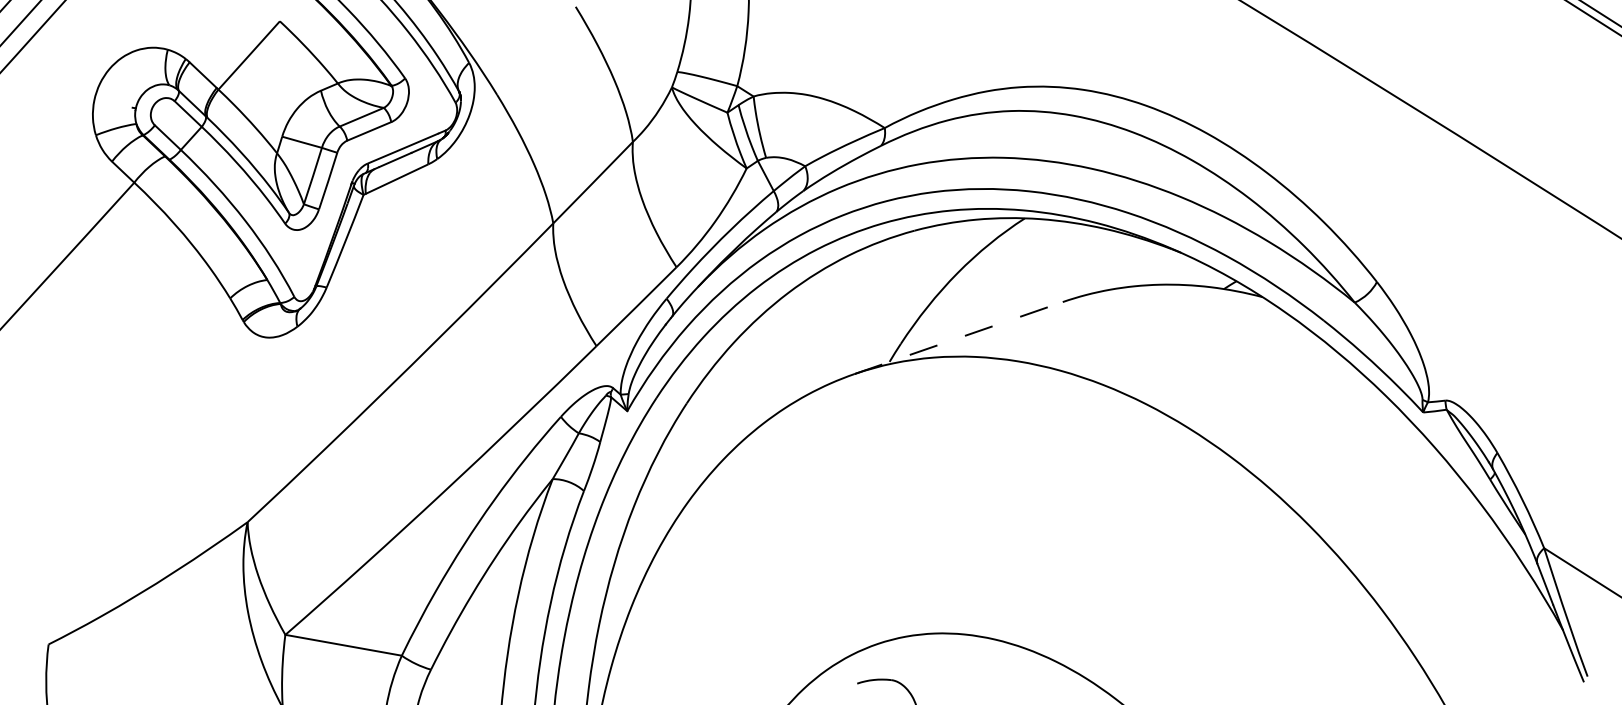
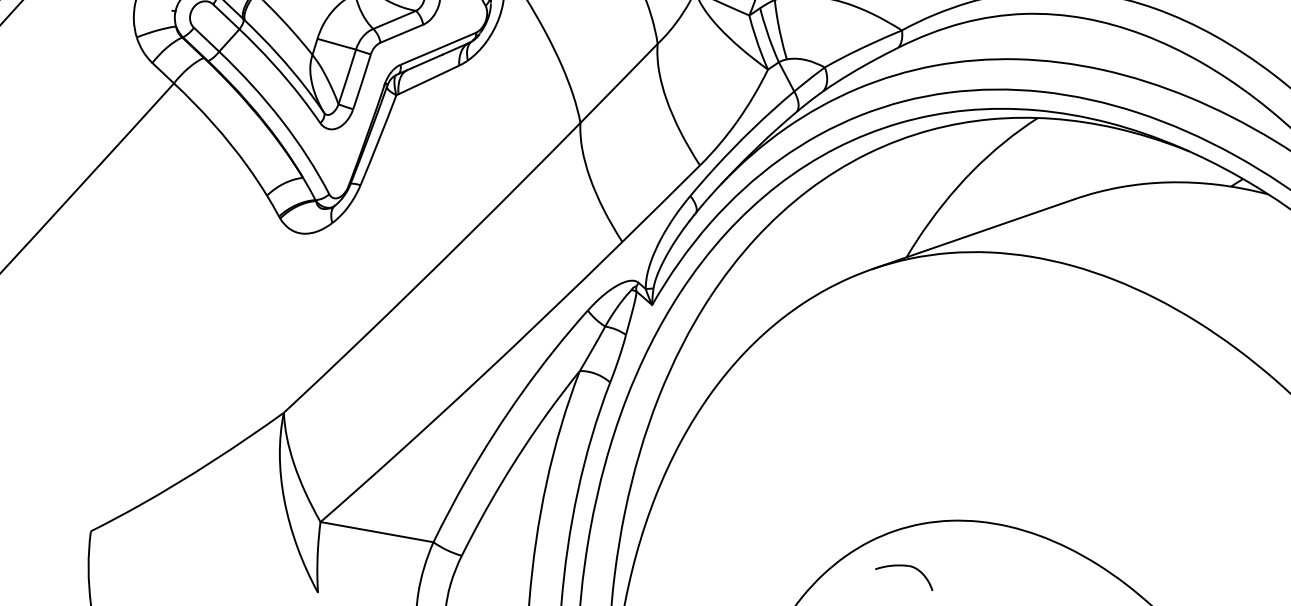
line: (959, 337) -> (974, 233), dashed -> solid

